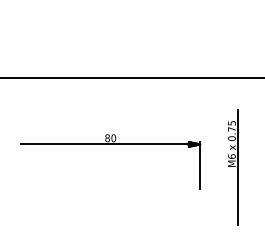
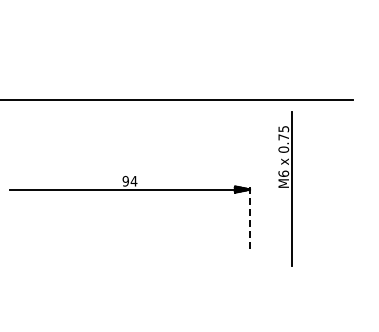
text: (110, 138) -> (129, 181), 80 -> 94
line: (200, 166) -> (250, 218), solid -> dashed
part: (233, 167) -> (285, 188), moved

